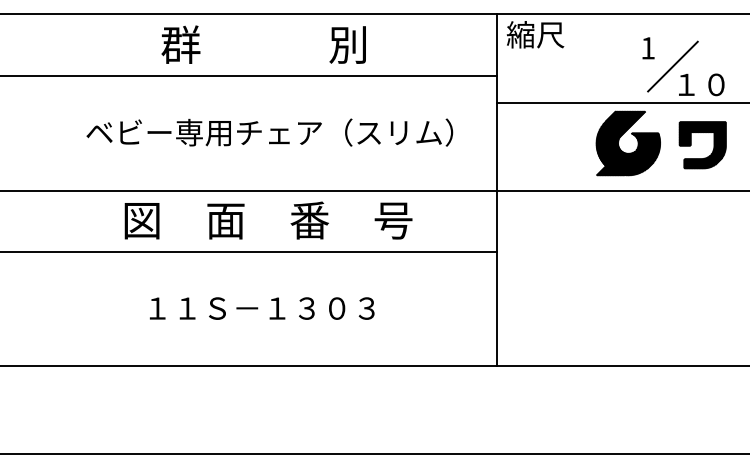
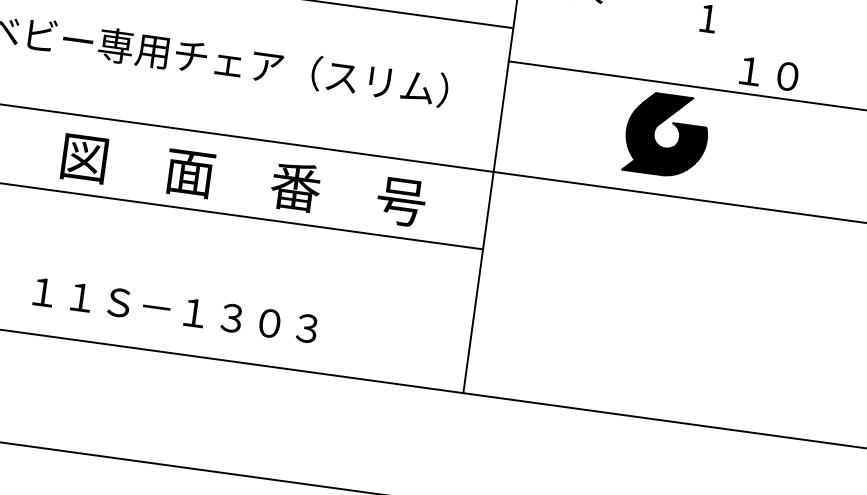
line: (672, 66) -> (735, 45), removed
part: (691, 145) -> (745, 148), removed
text: (268, 220) -> (243, 179), moved
text: (262, 308) -> (175, 310), moved

